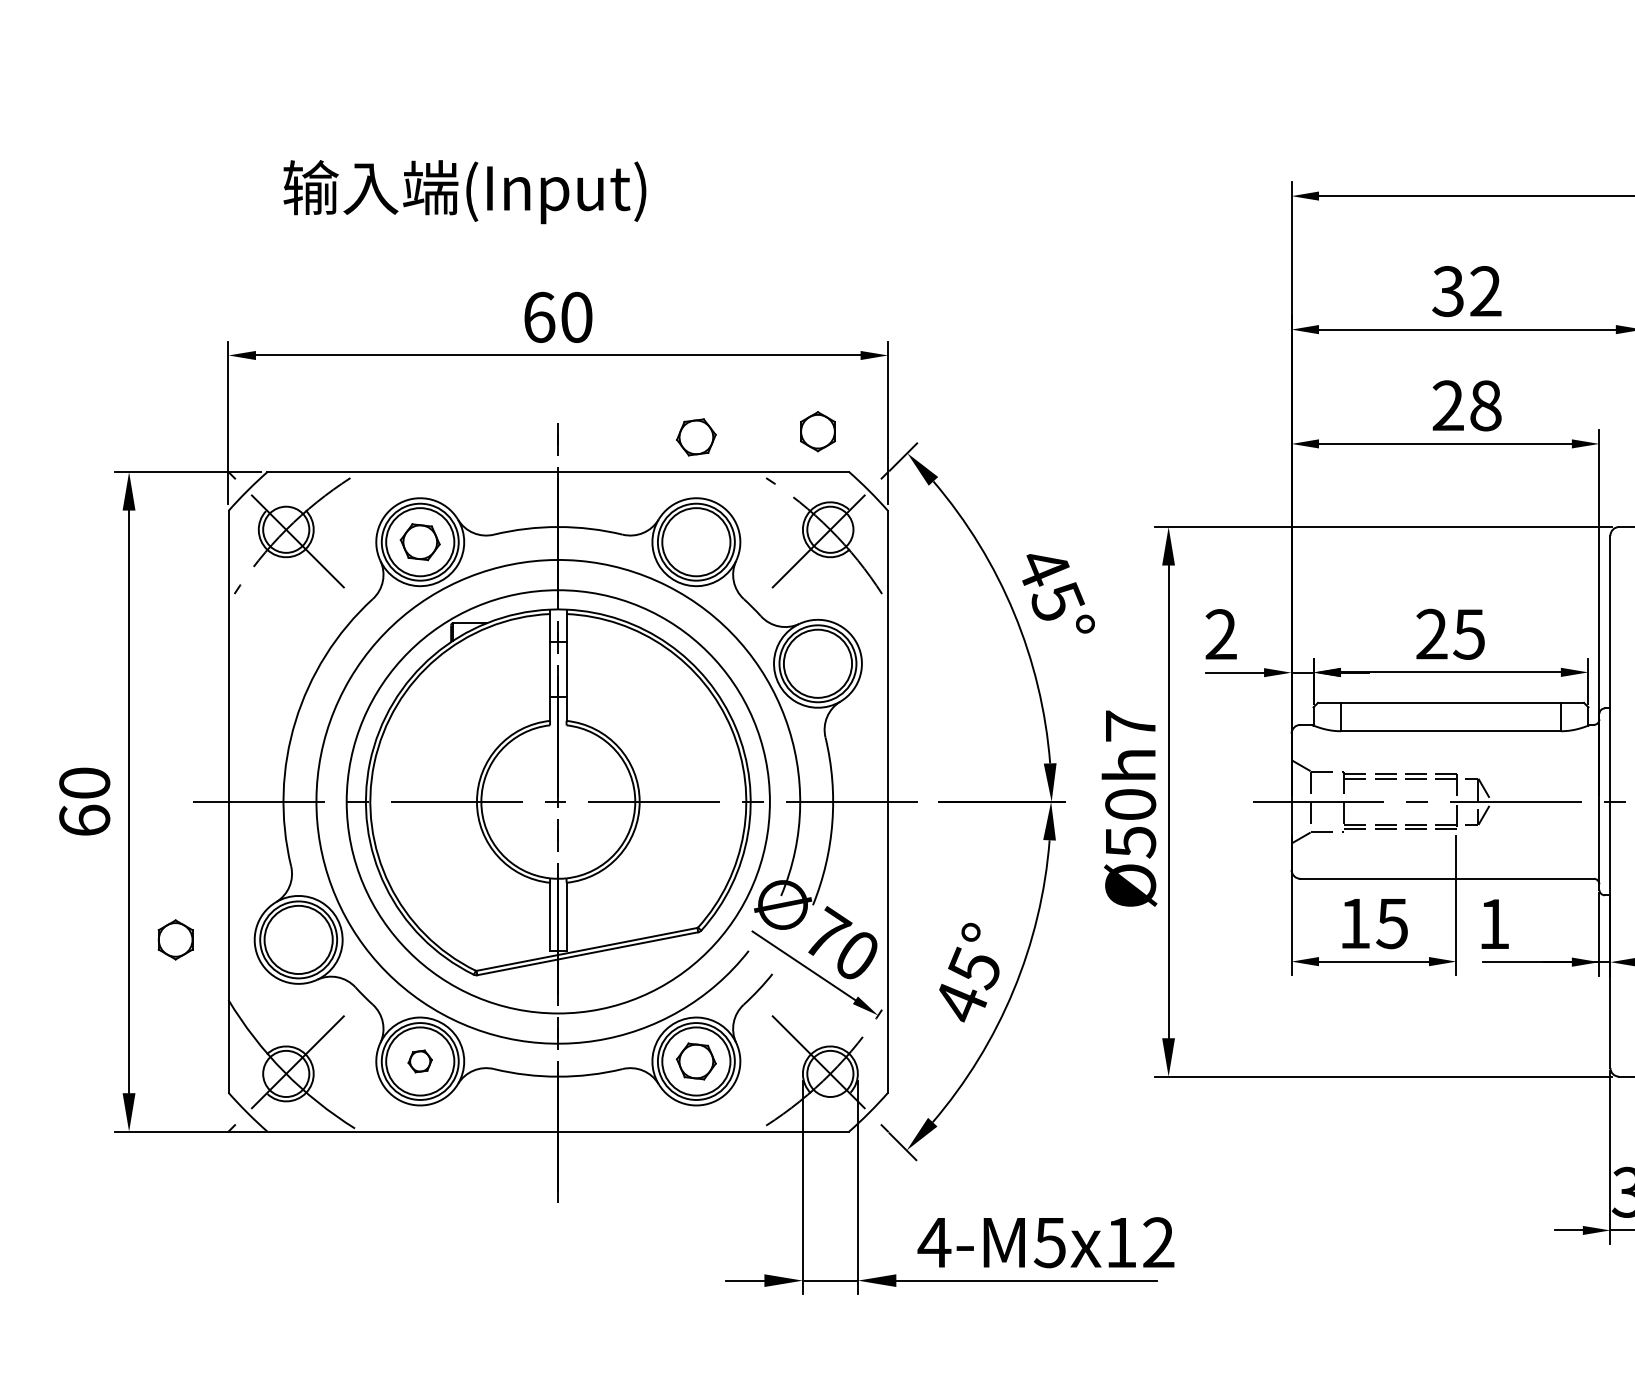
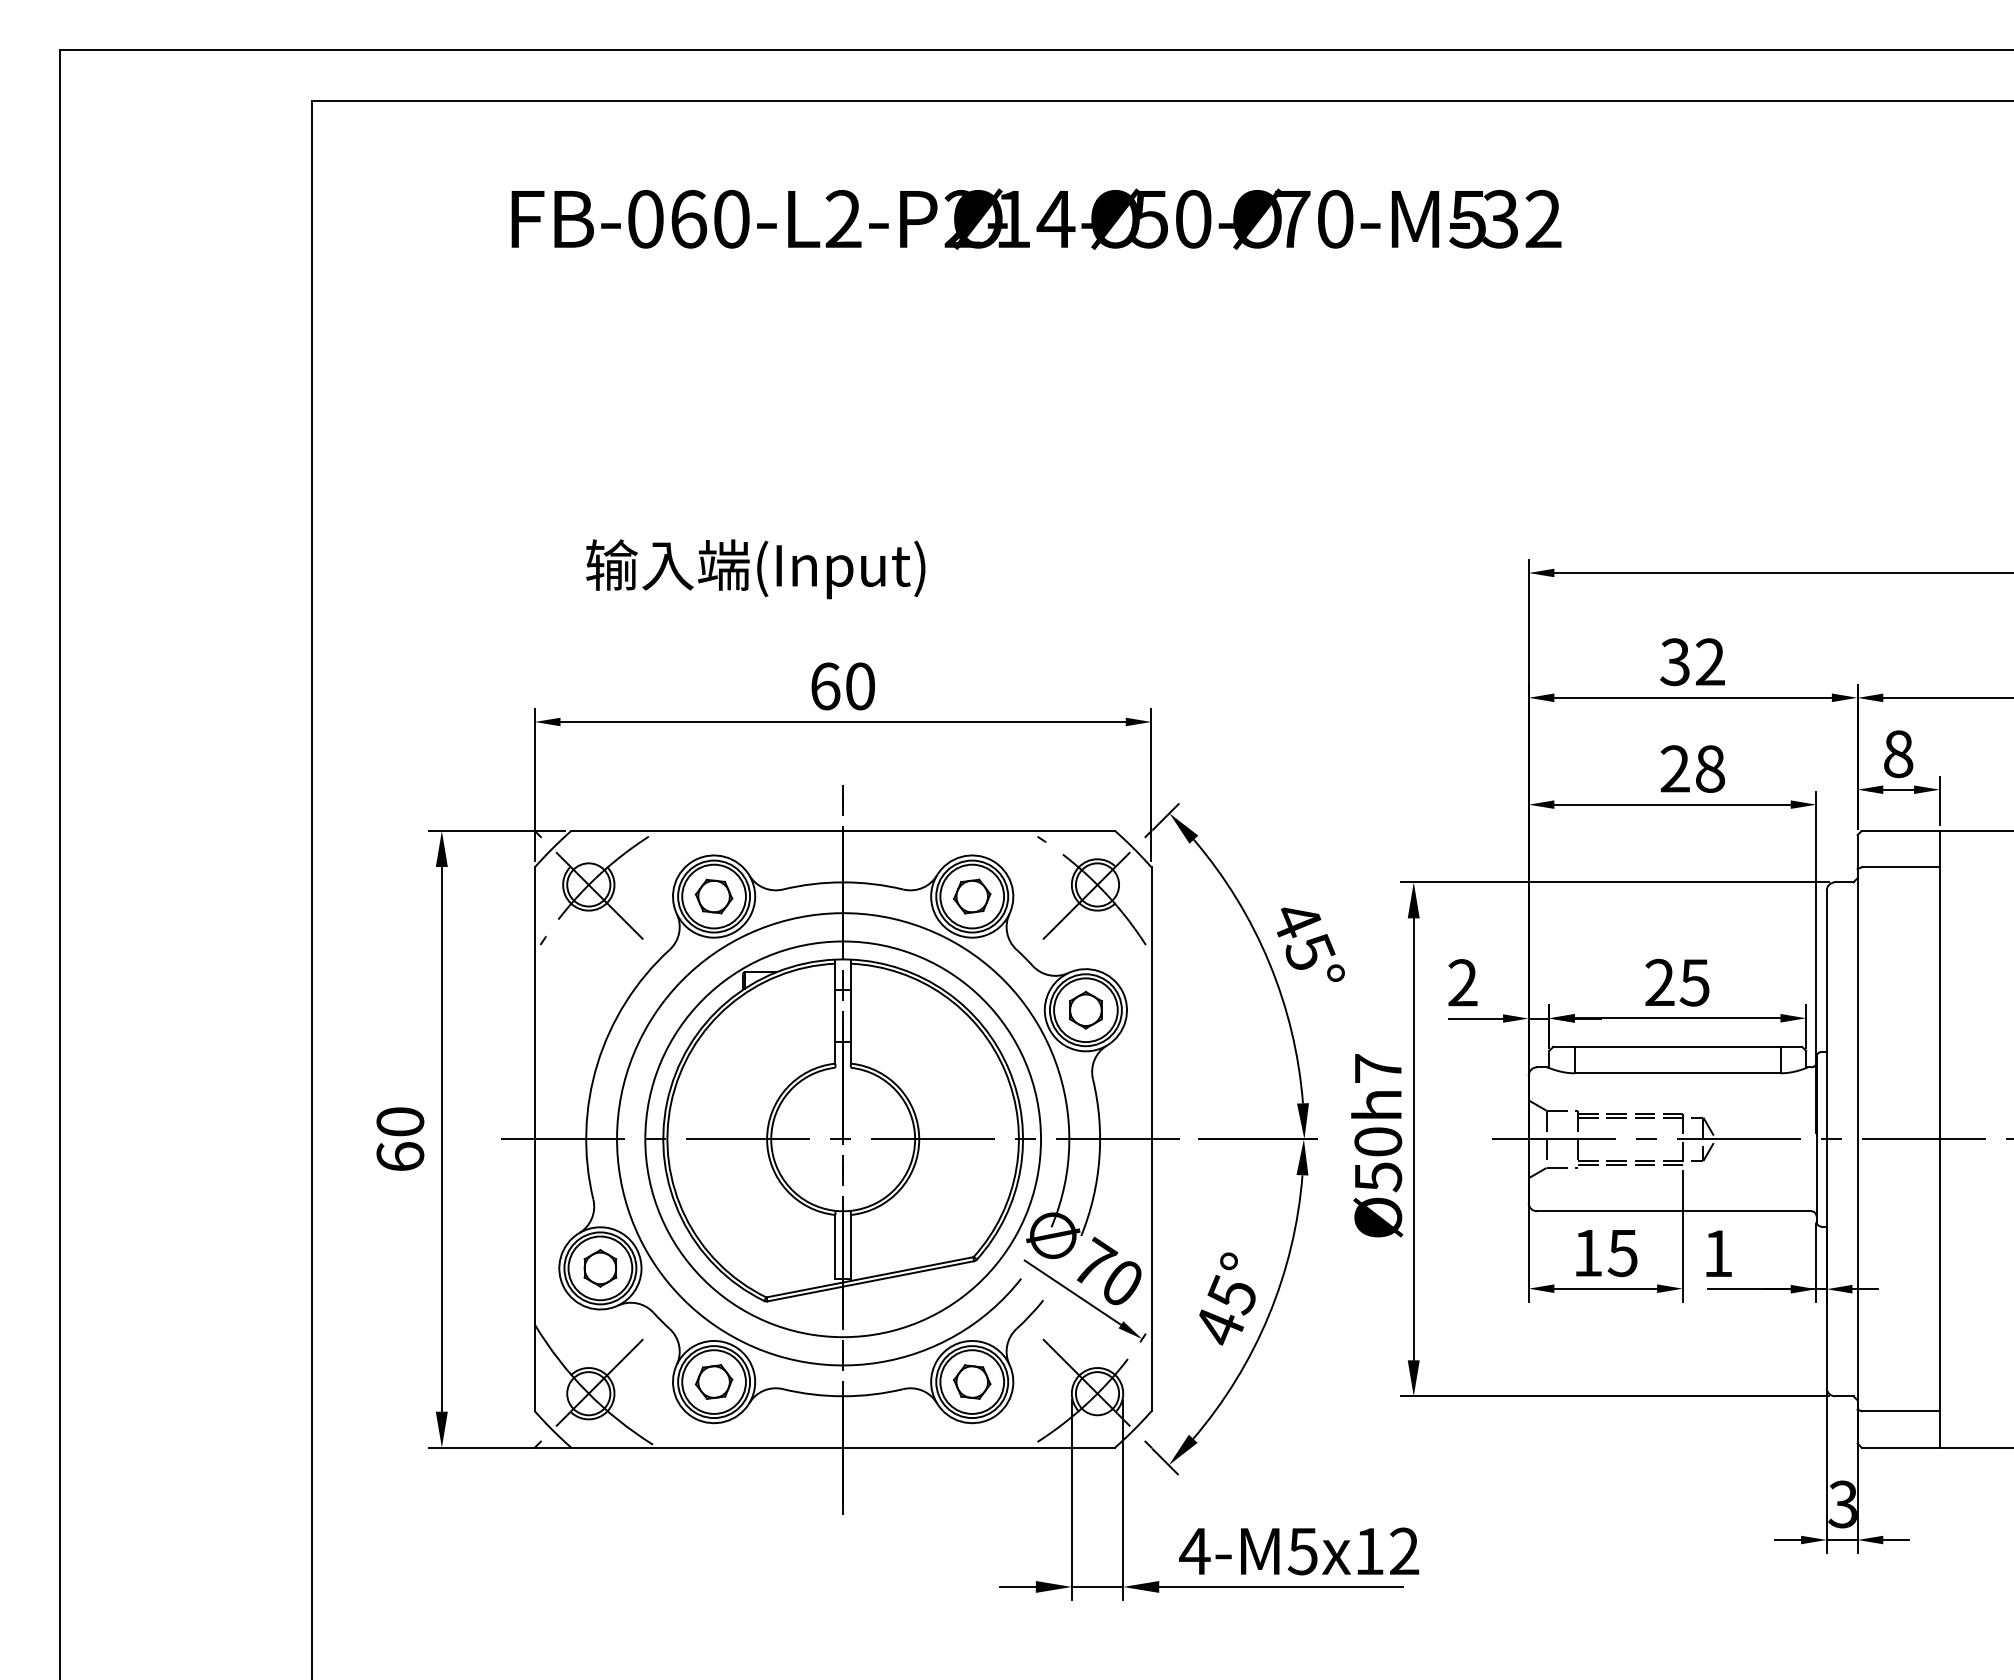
part: (817, 431) -> (1085, 1010), moved
part: (696, 437) -> (972, 896), moved
part: (175, 940) -> (600, 1268), moved
part: (419, 1060) -> (713, 1381), size x1.67

